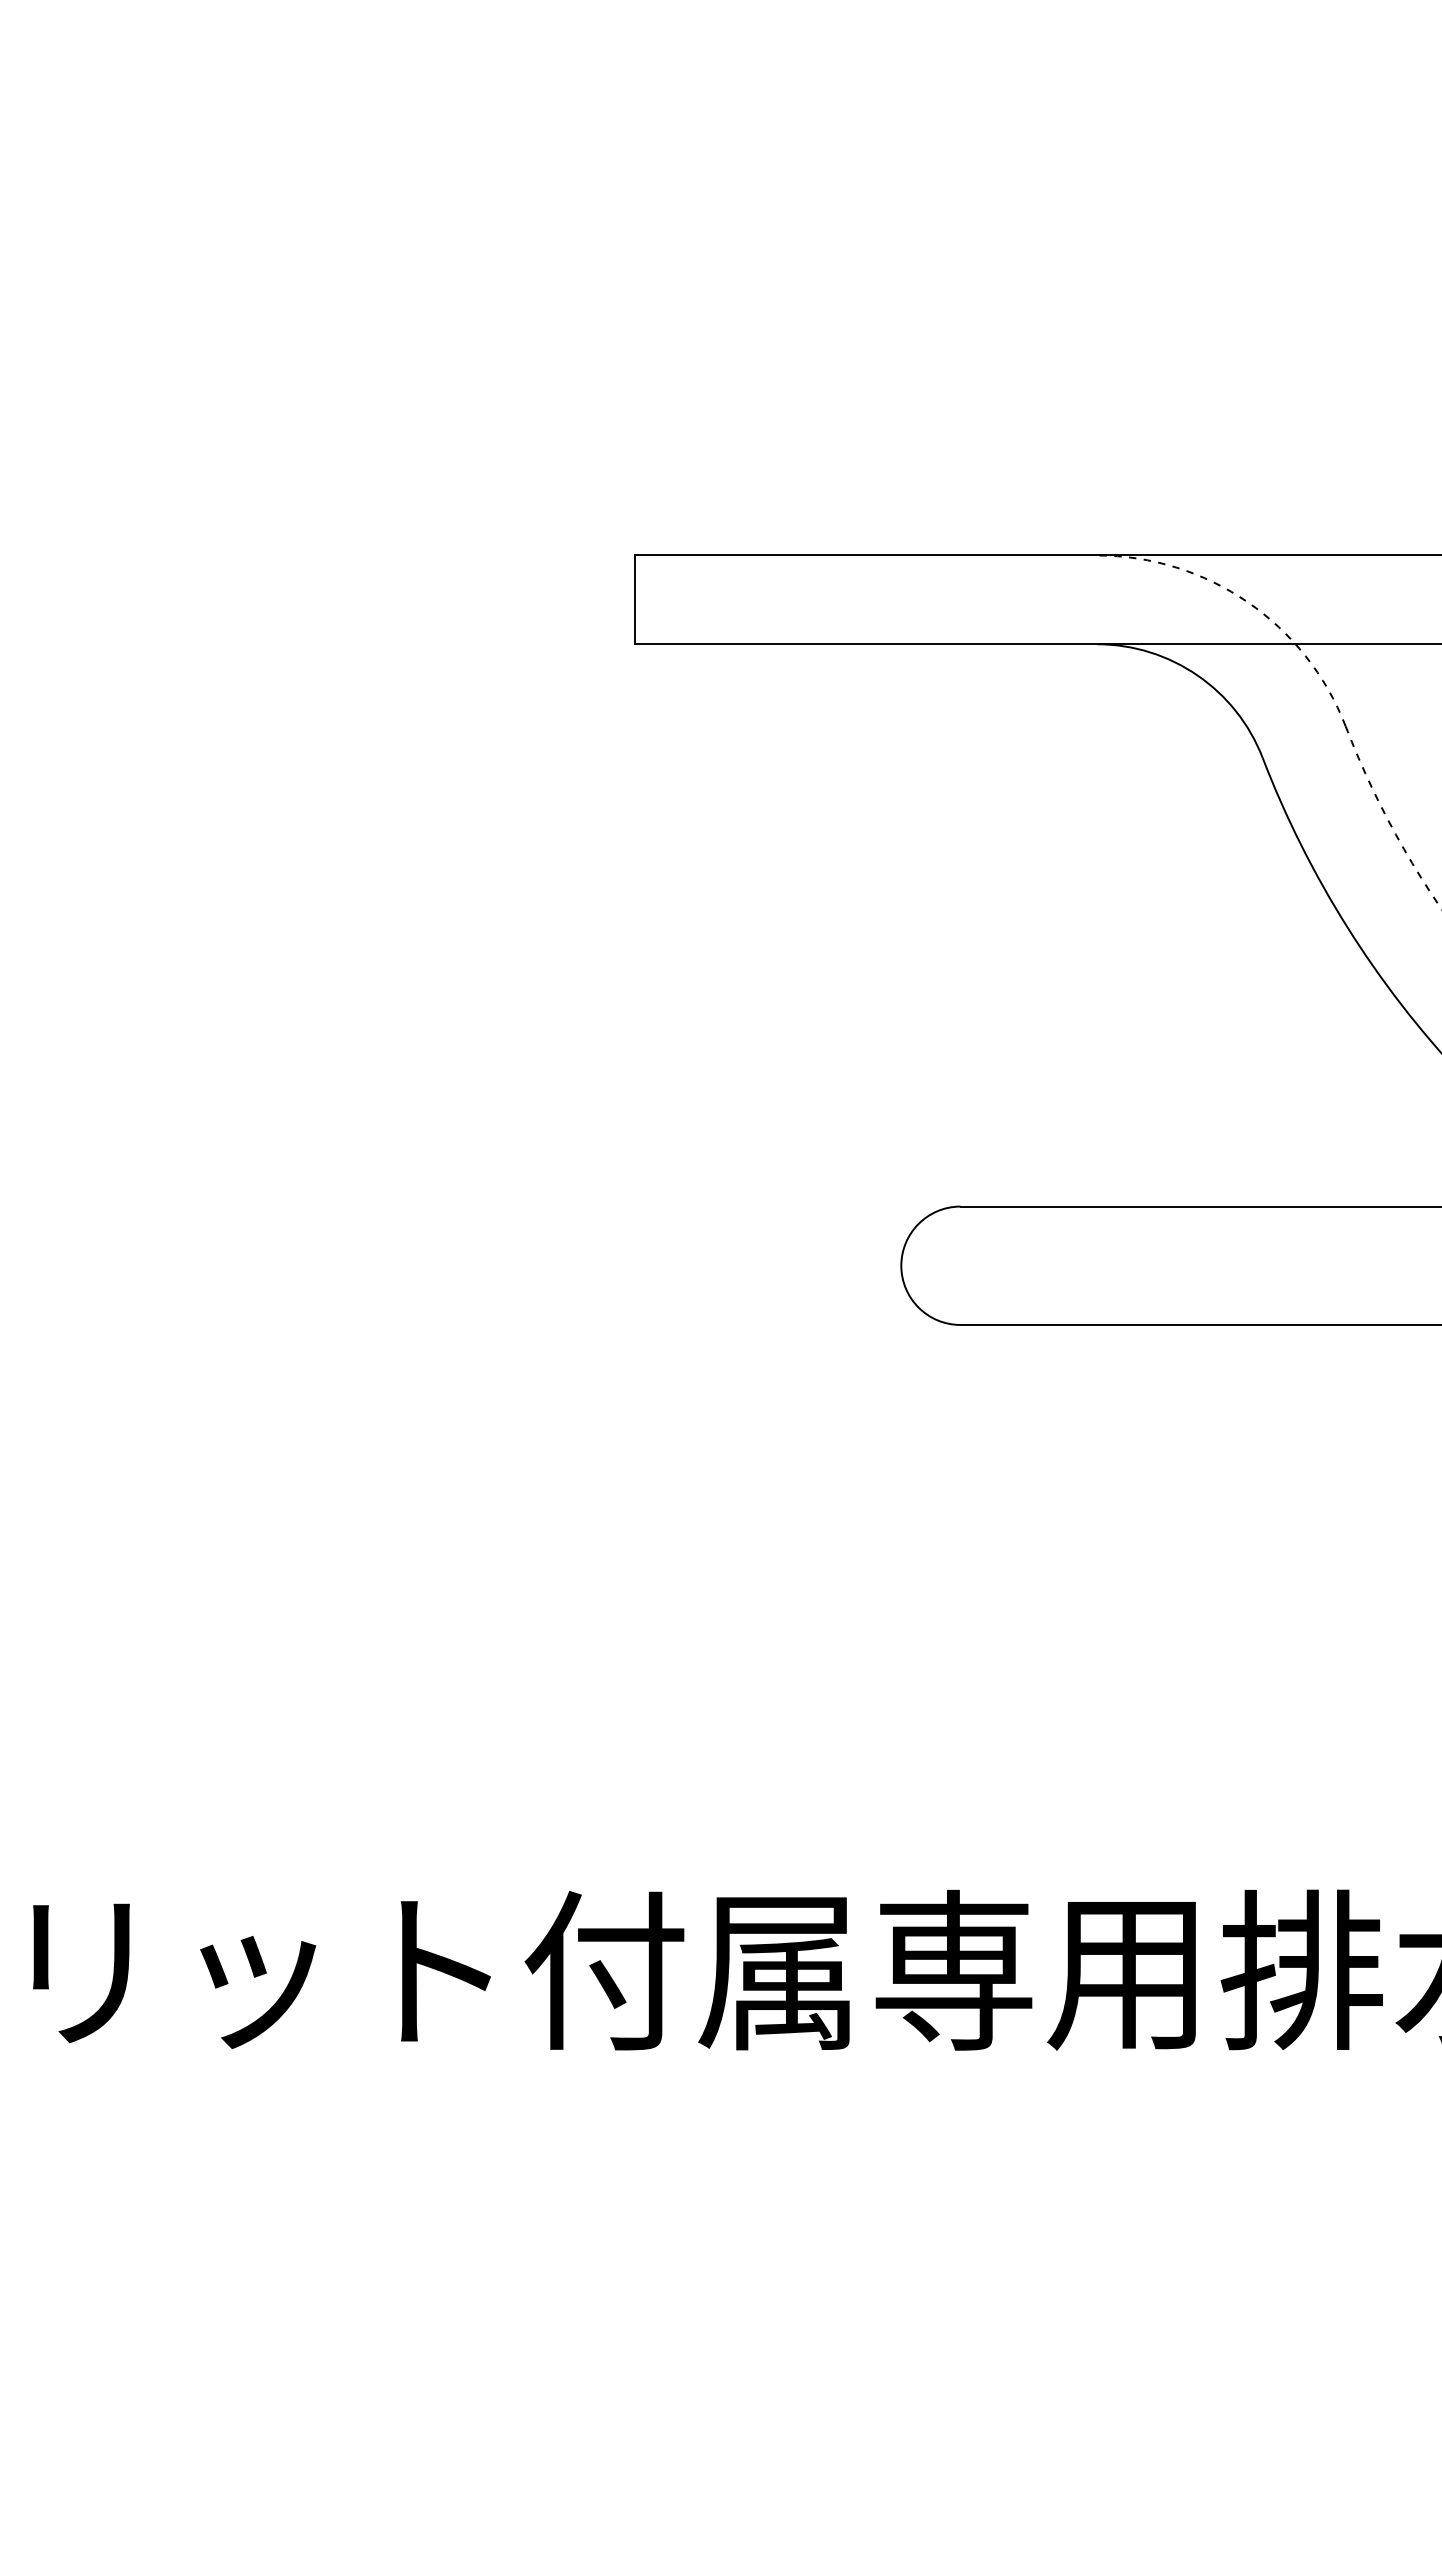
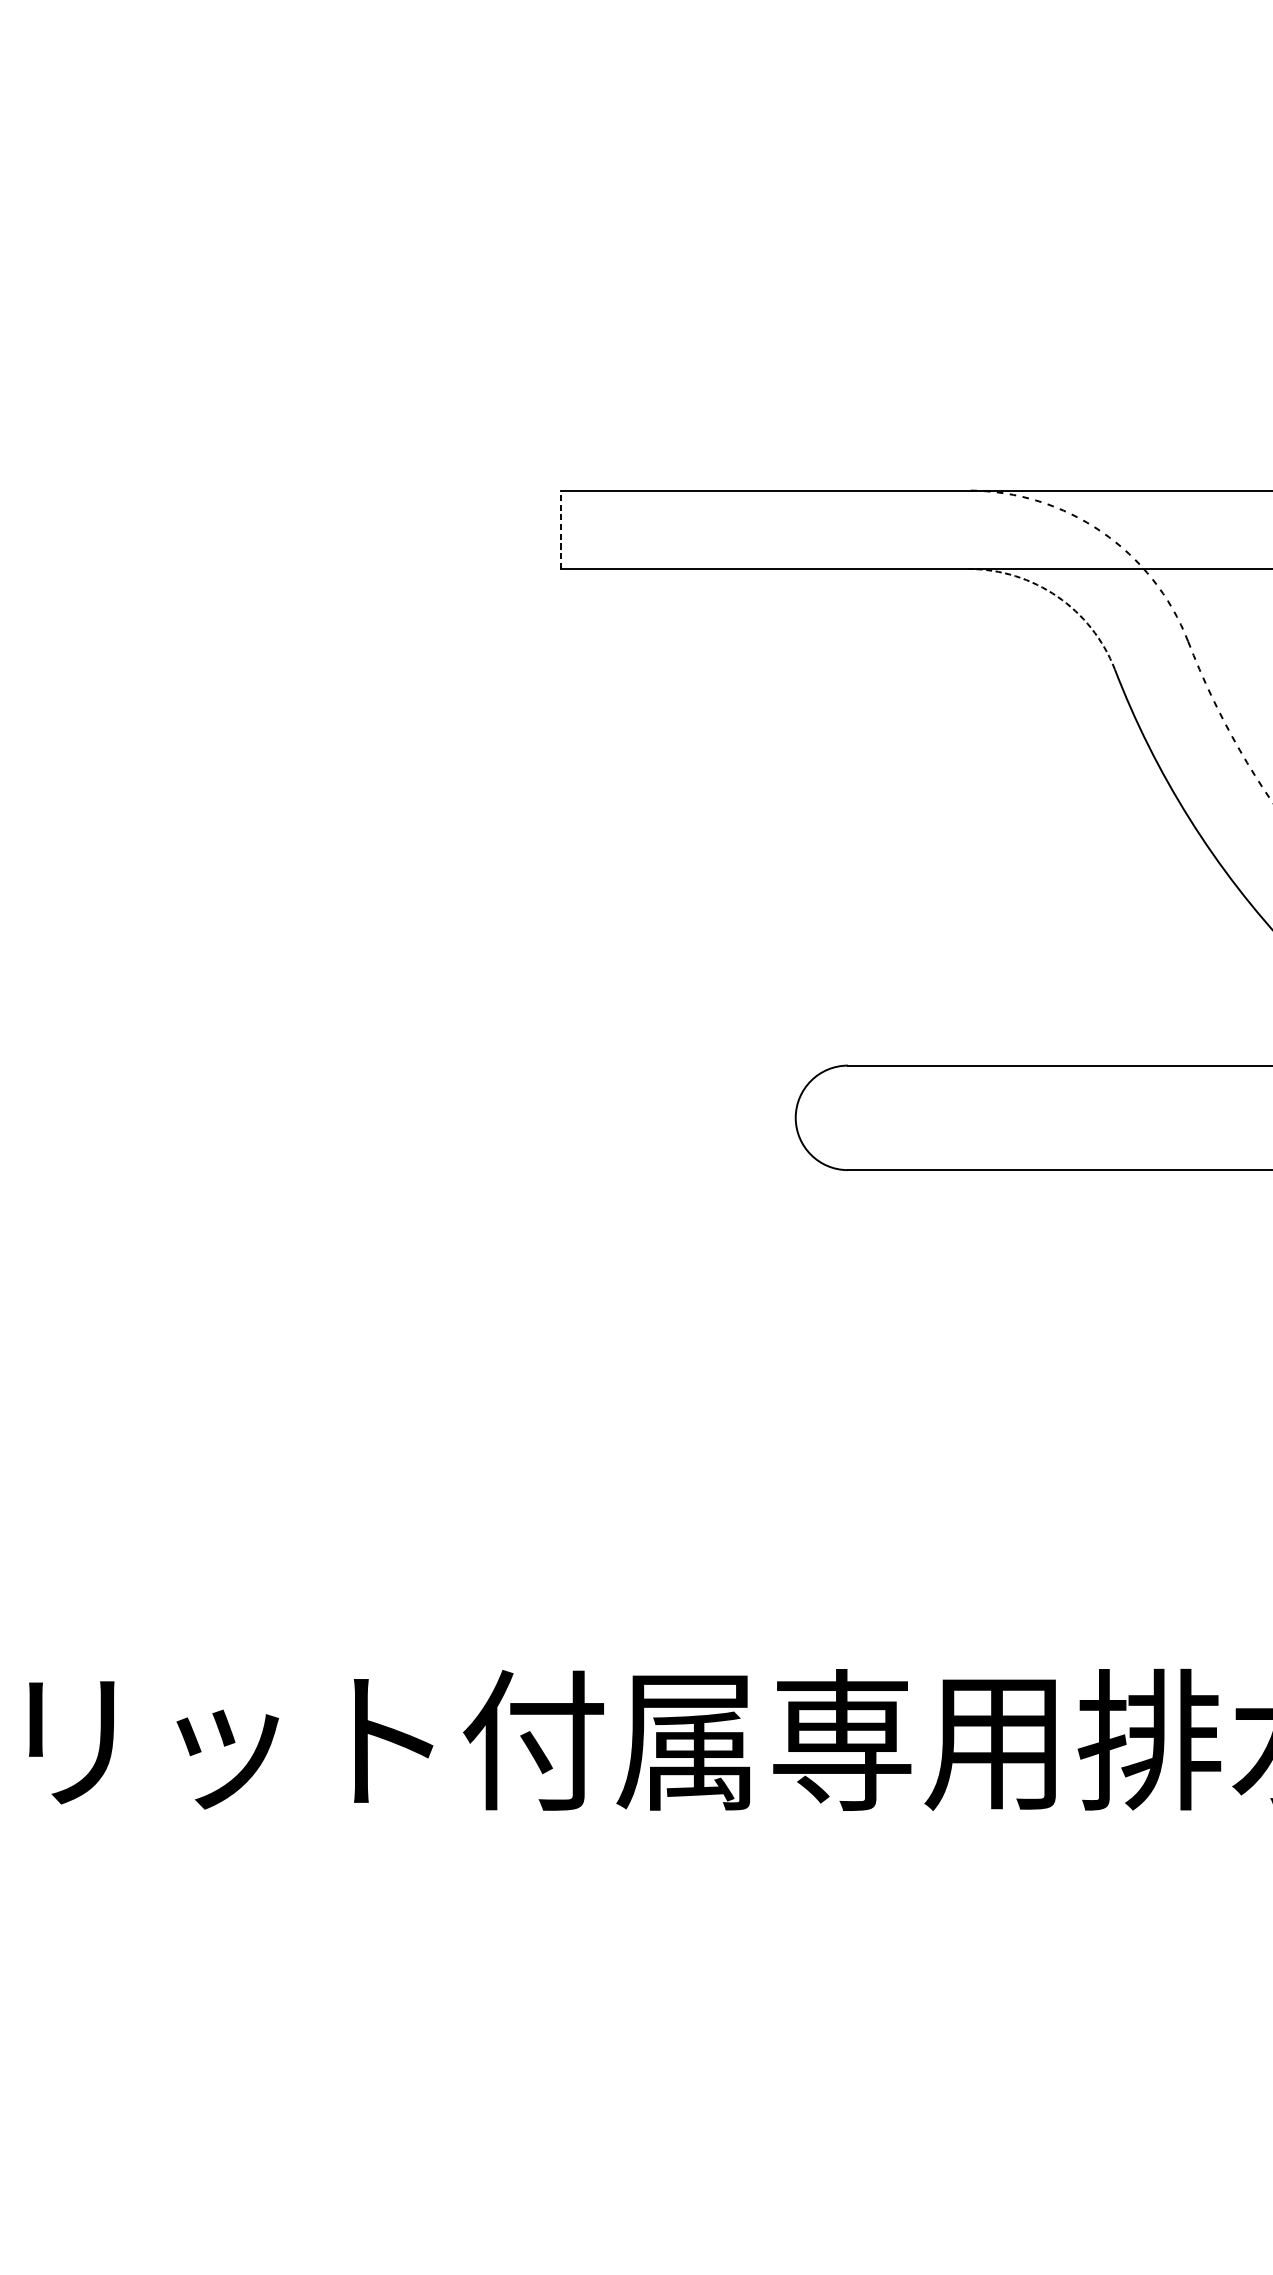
line: (634, 599) -> (560, 529), solid -> dashed
arc: (1197, 675) -> (1057, 596), solid -> dashed

